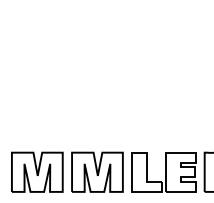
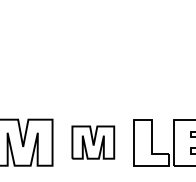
part: (97, 171) -> (93, 141), size x0.7

